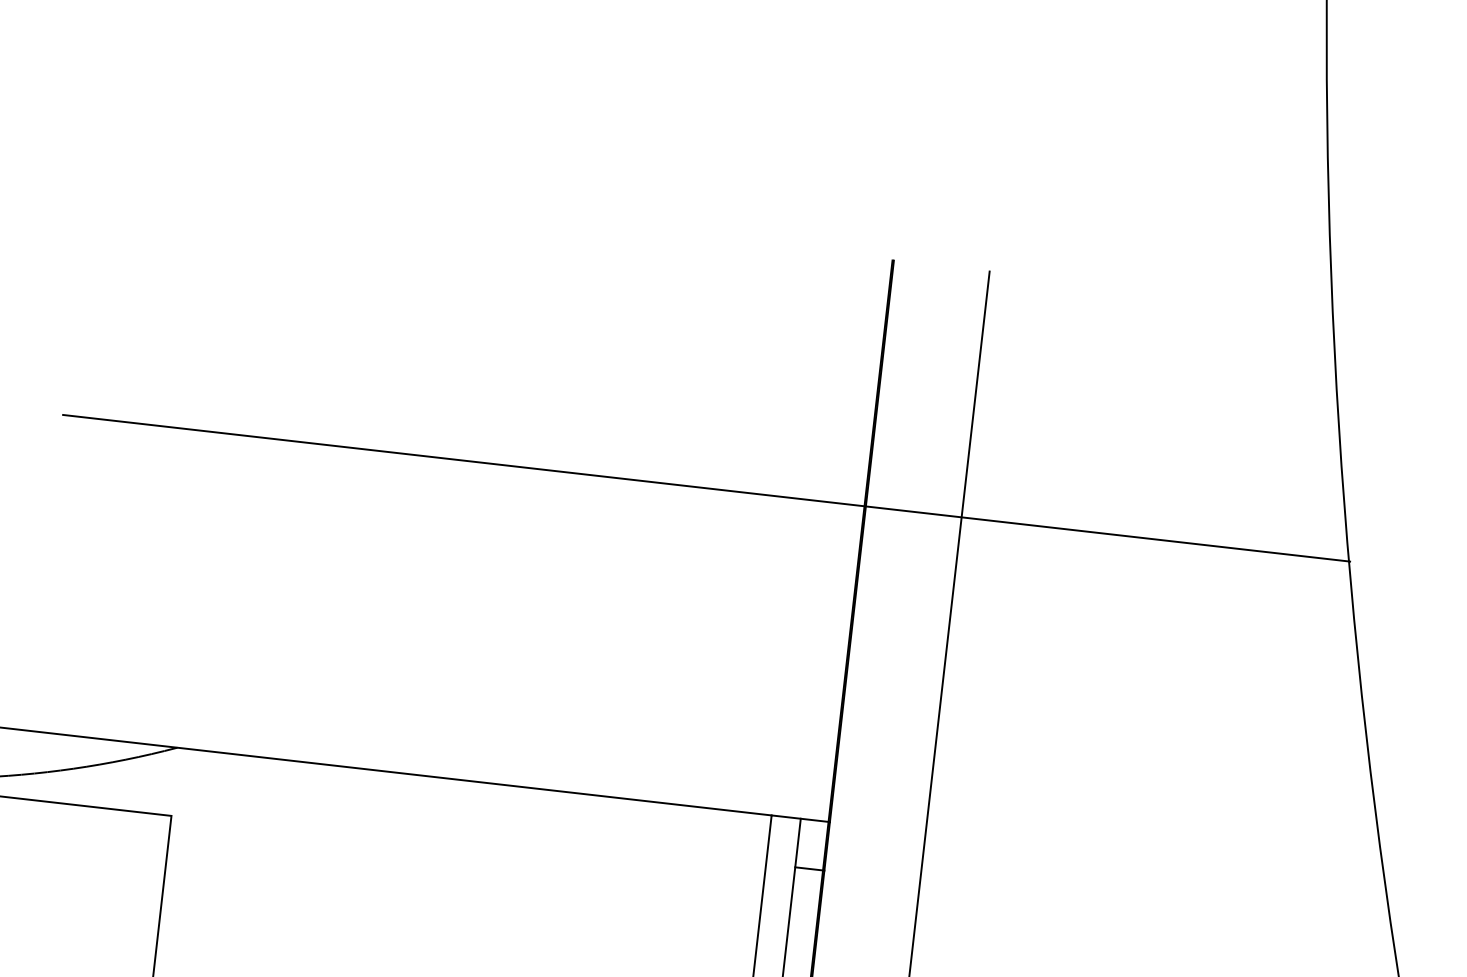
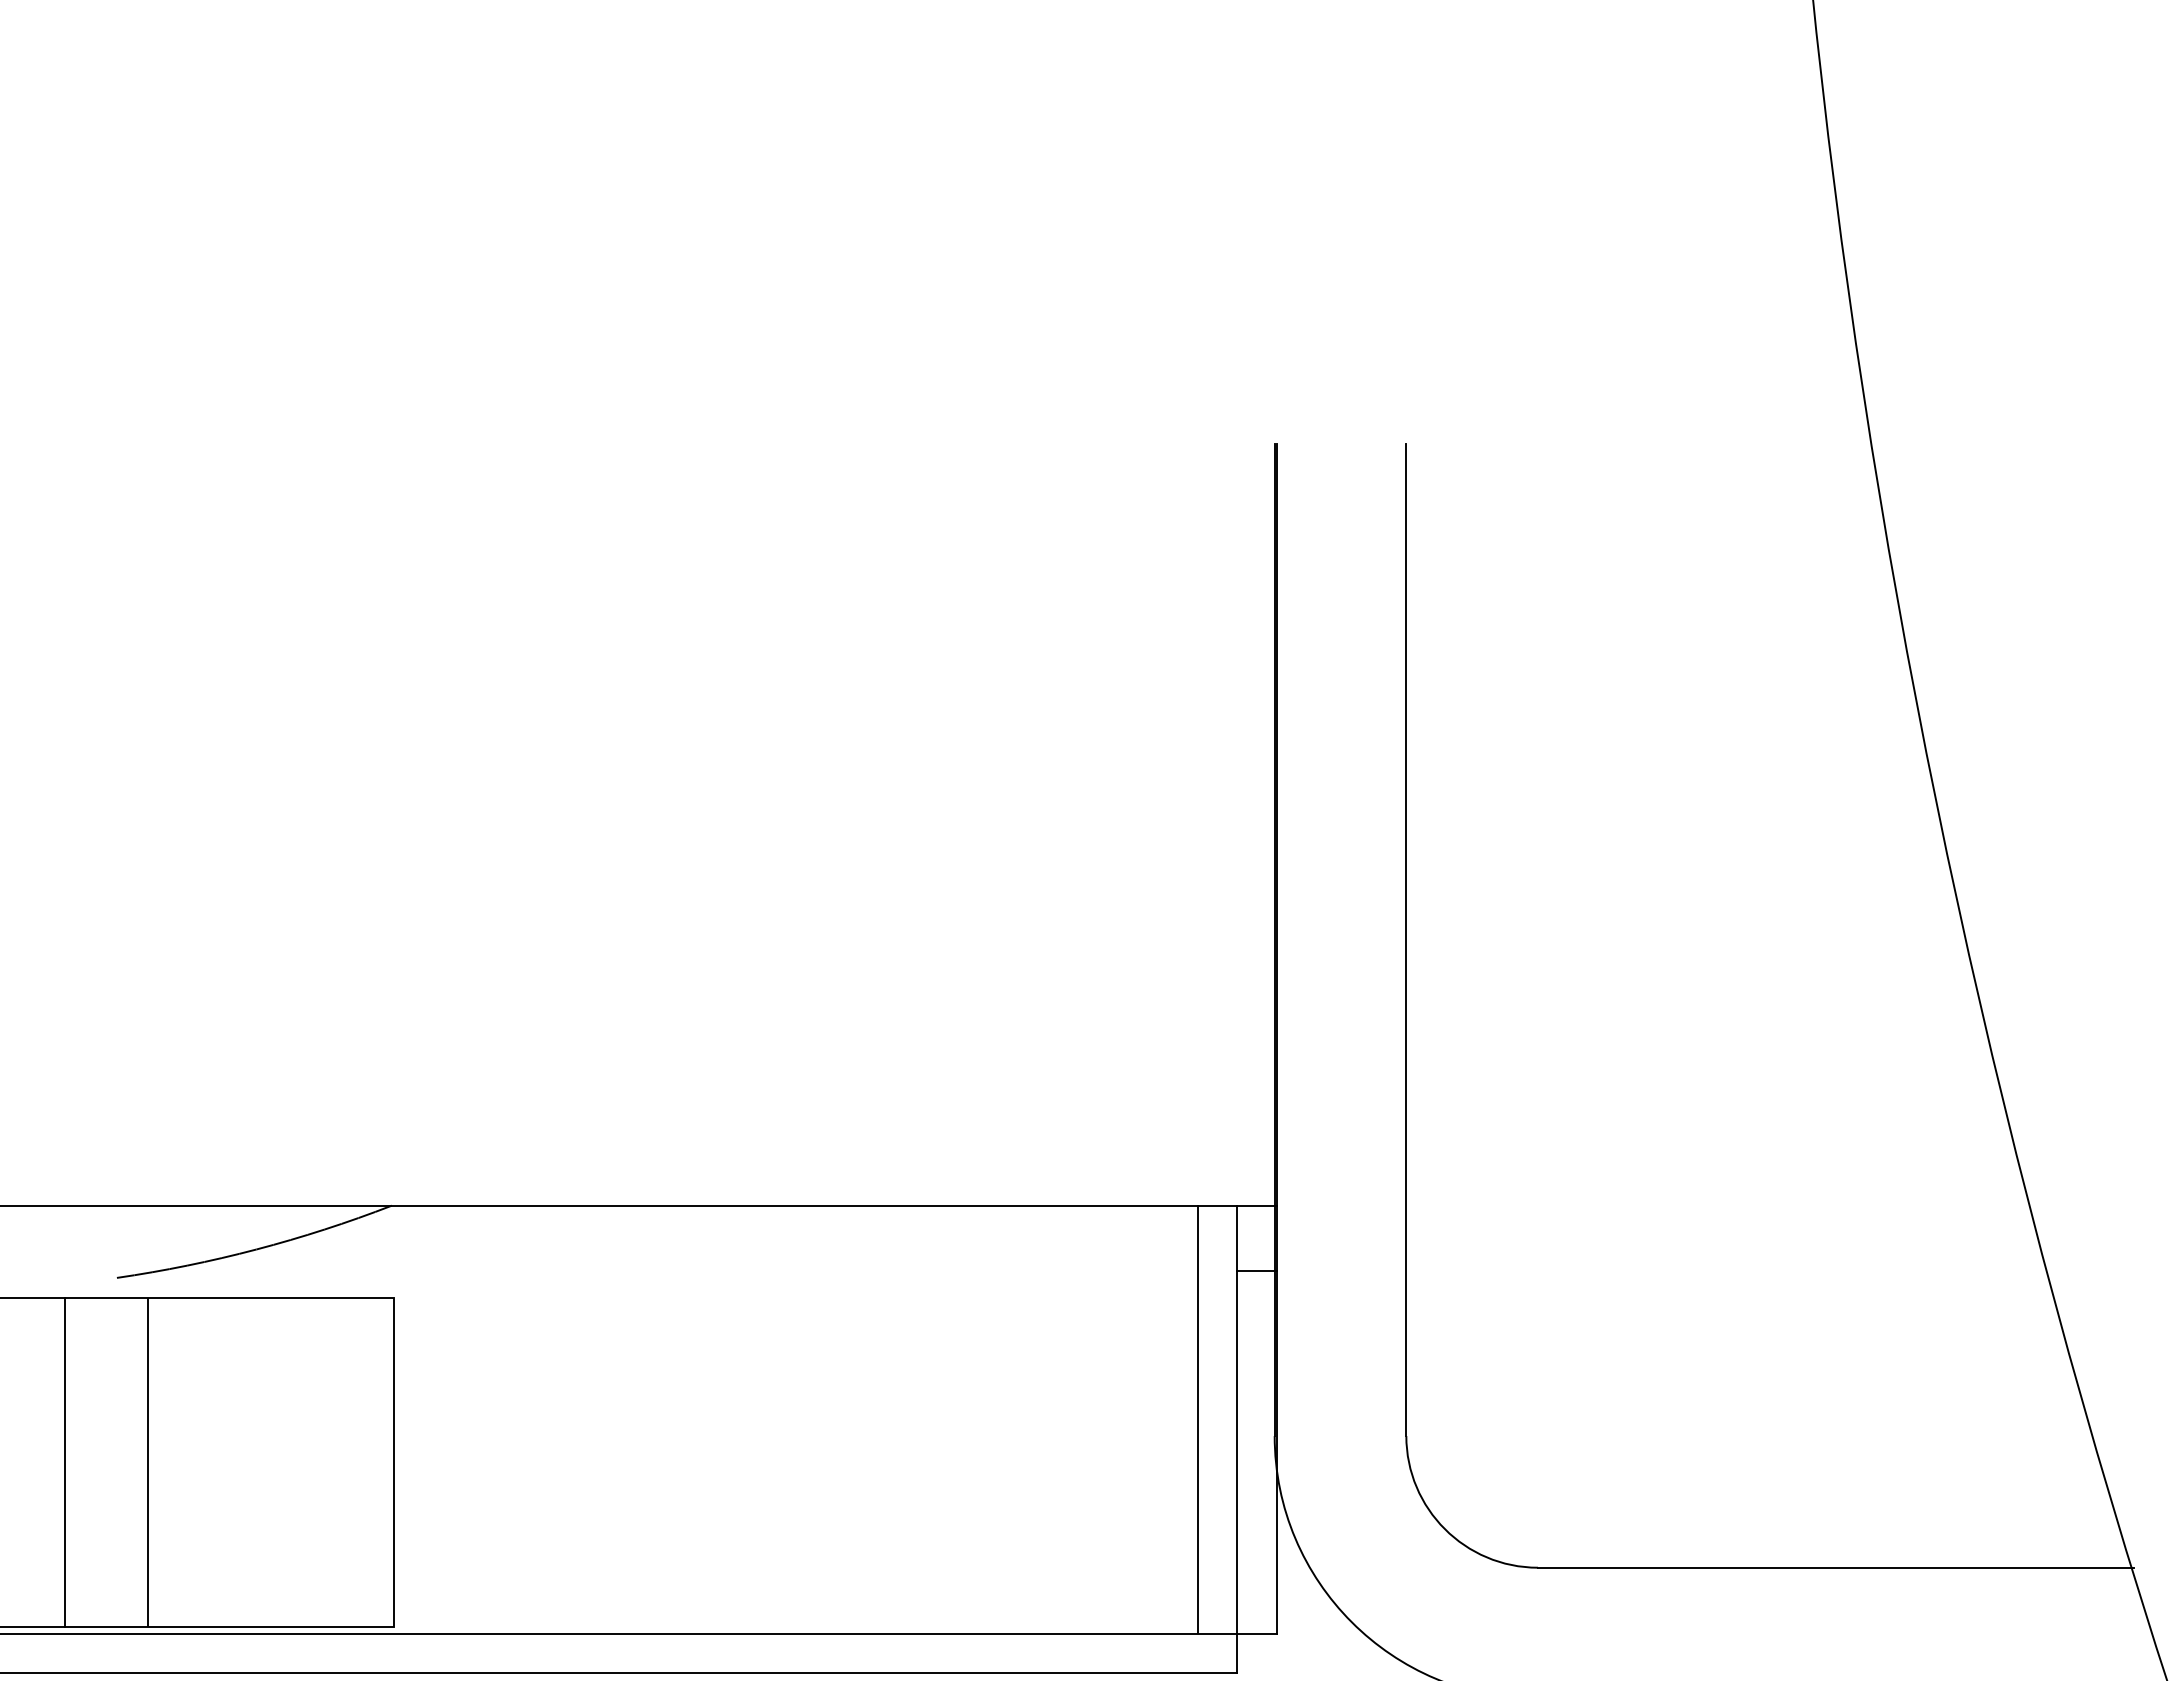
line: (706, 488) -> (1060, 777), removed

